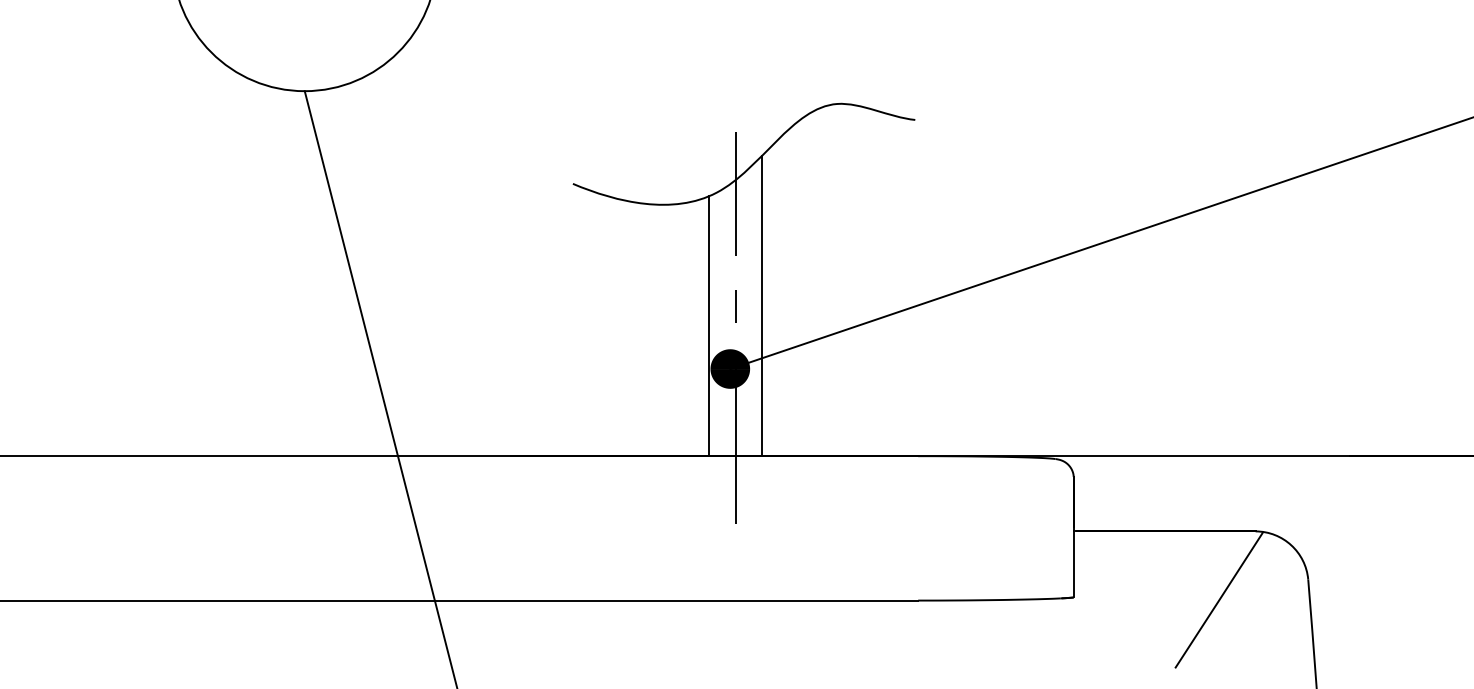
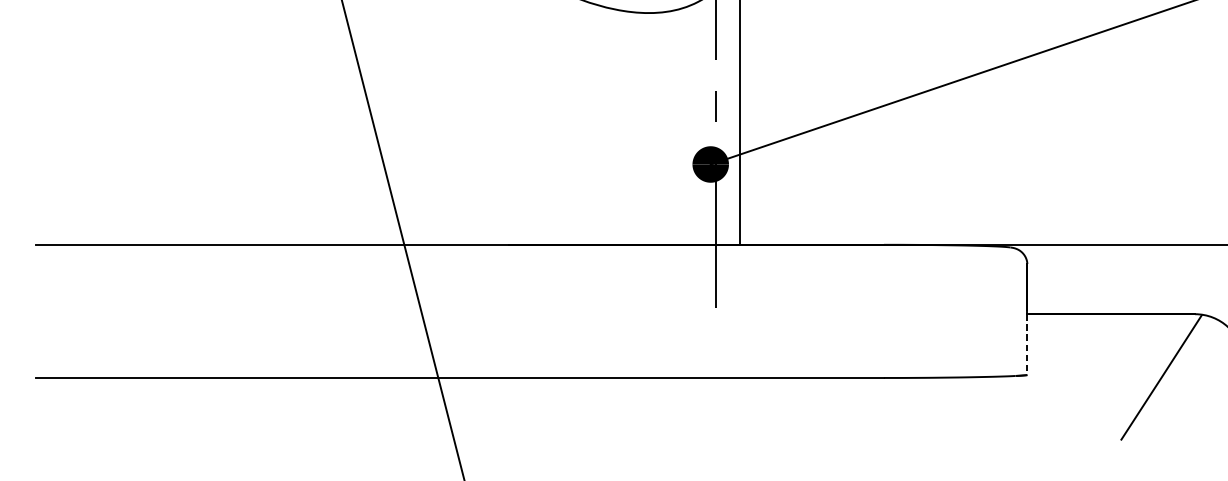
line: (709, 326) -> (691, 125), removed
line: (1073, 564) -> (1027, 344), solid -> dashed

